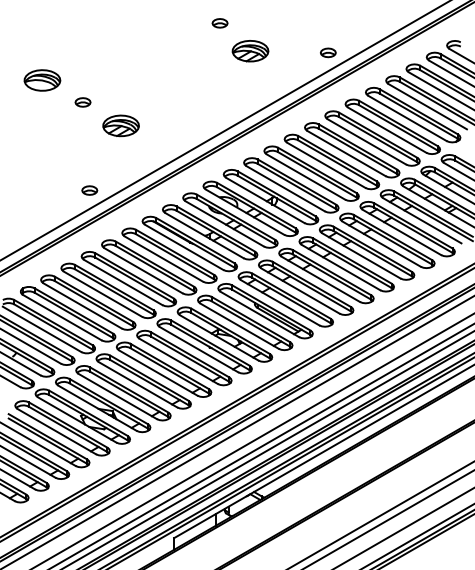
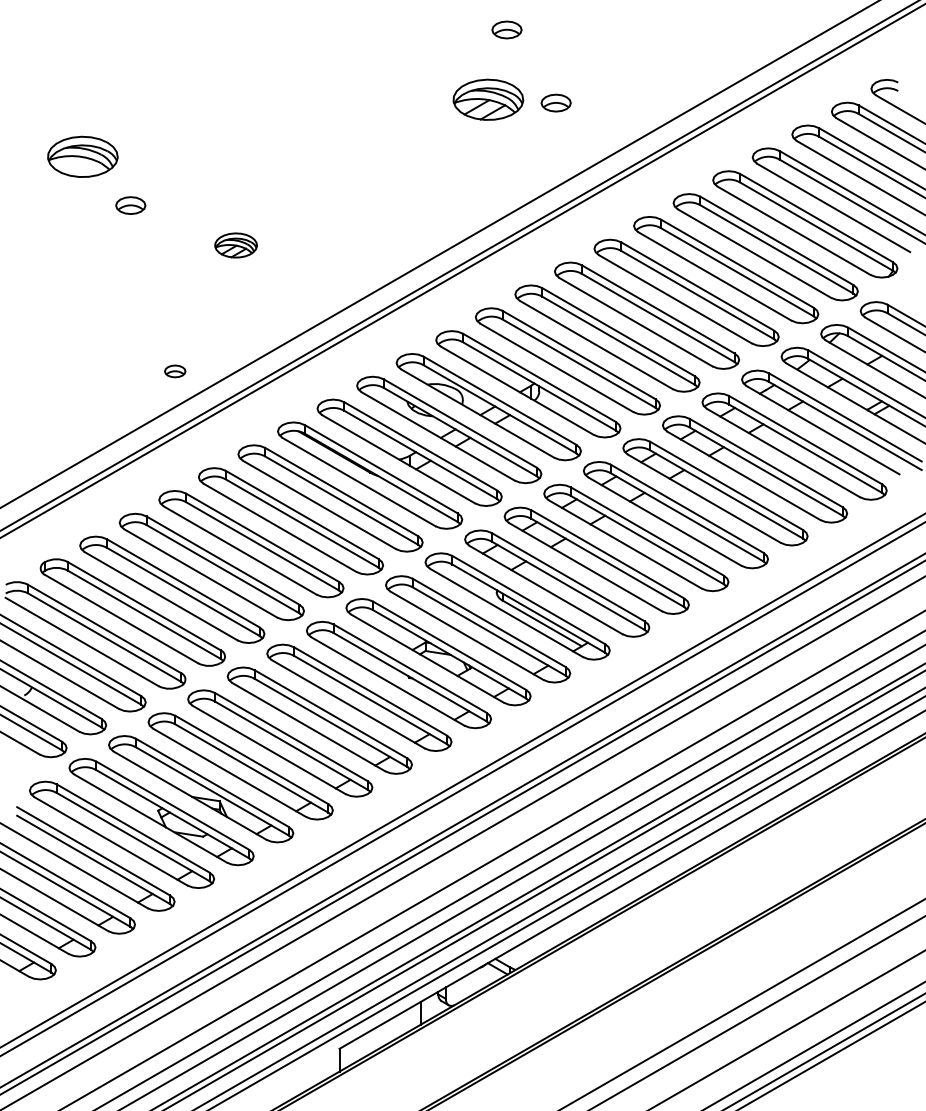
part: (219, 23) -> (505, 30), moved
part: (328, 52) -> (556, 102), moved
part: (82, 102) -> (129, 205), moved
part: (120, 125) -> (234, 244), size x0.6
part: (89, 190) -> (174, 371), size x0.7

